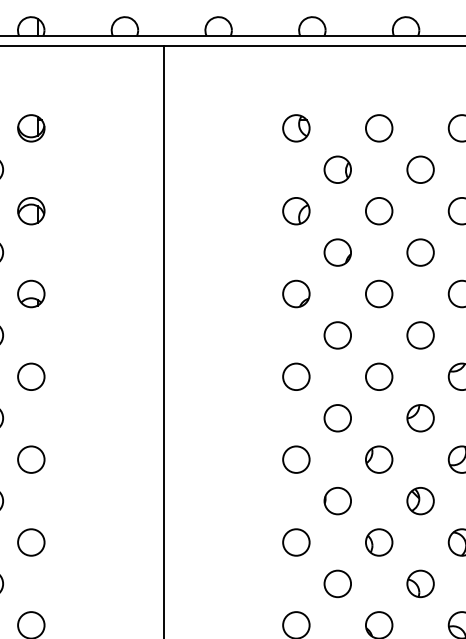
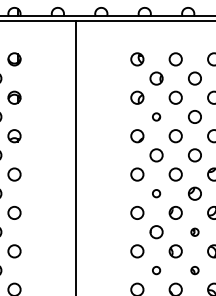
circle: (337, 251) -> (156, 116), size x0.6
circle: (337, 417) -> (156, 193), size x0.6
part: (419, 501) -> (194, 232), size x0.6
circle: (337, 583) -> (156, 270), size x0.6
part: (419, 583) -> (194, 270), size x0.6

